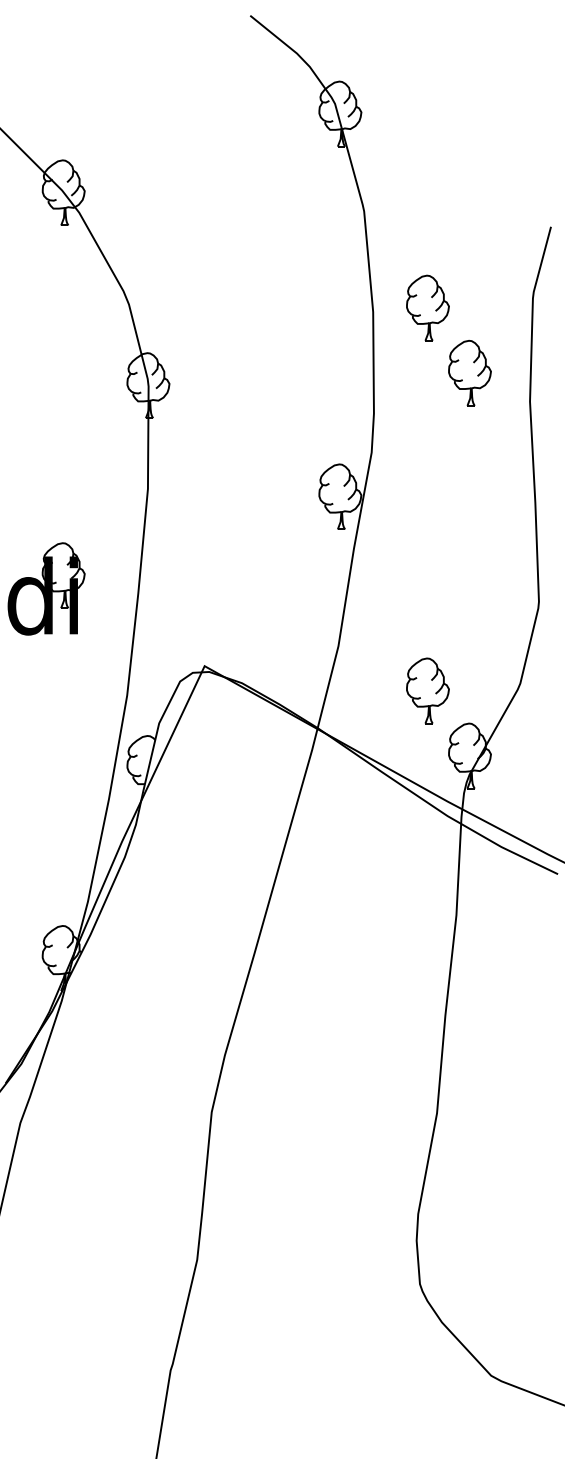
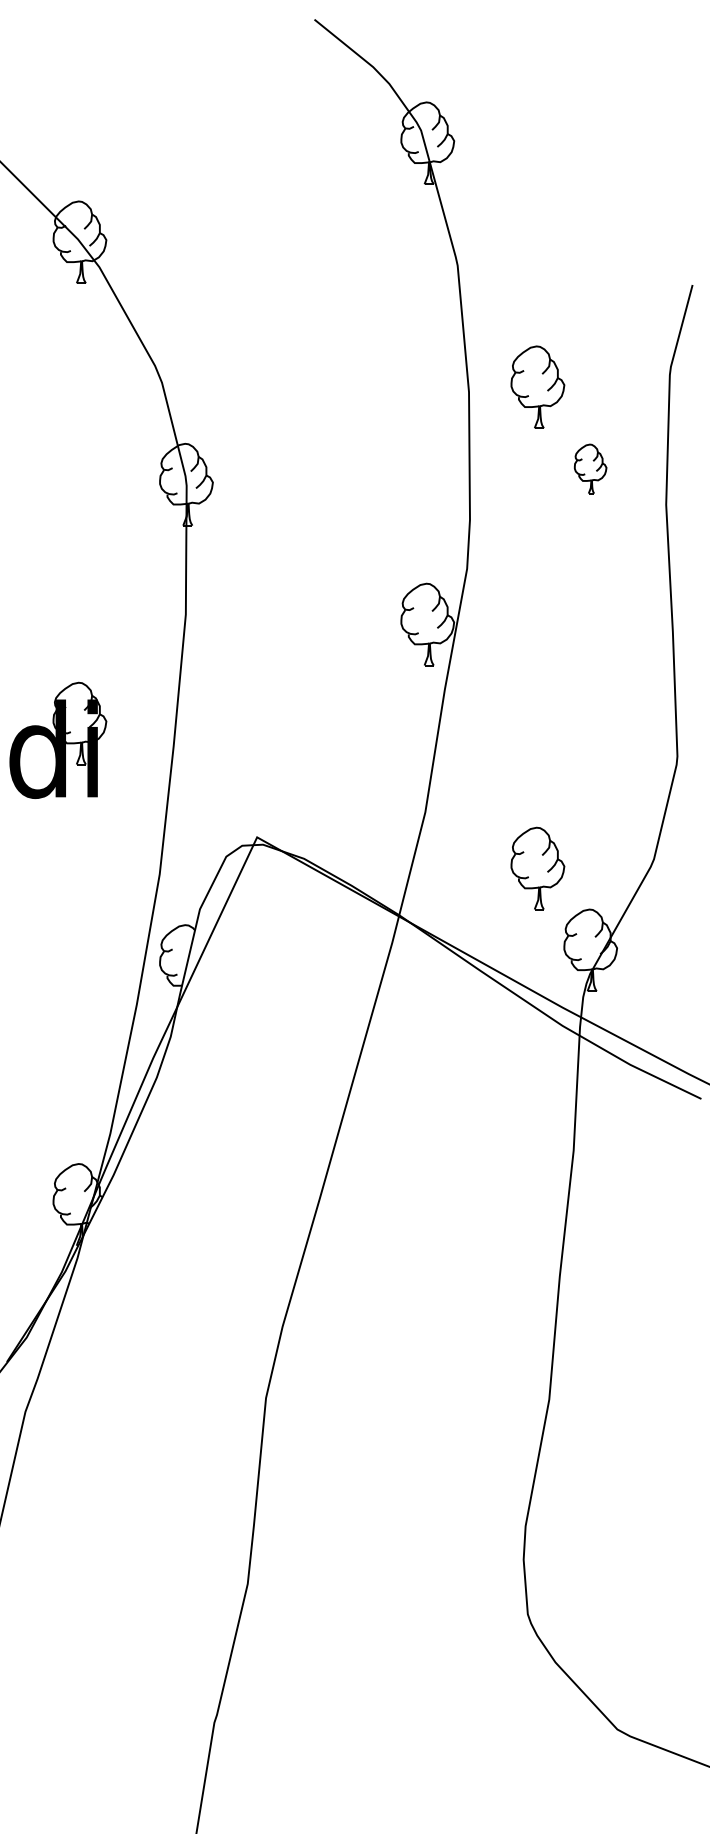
part: (469, 372) -> (590, 468), size x0.6

